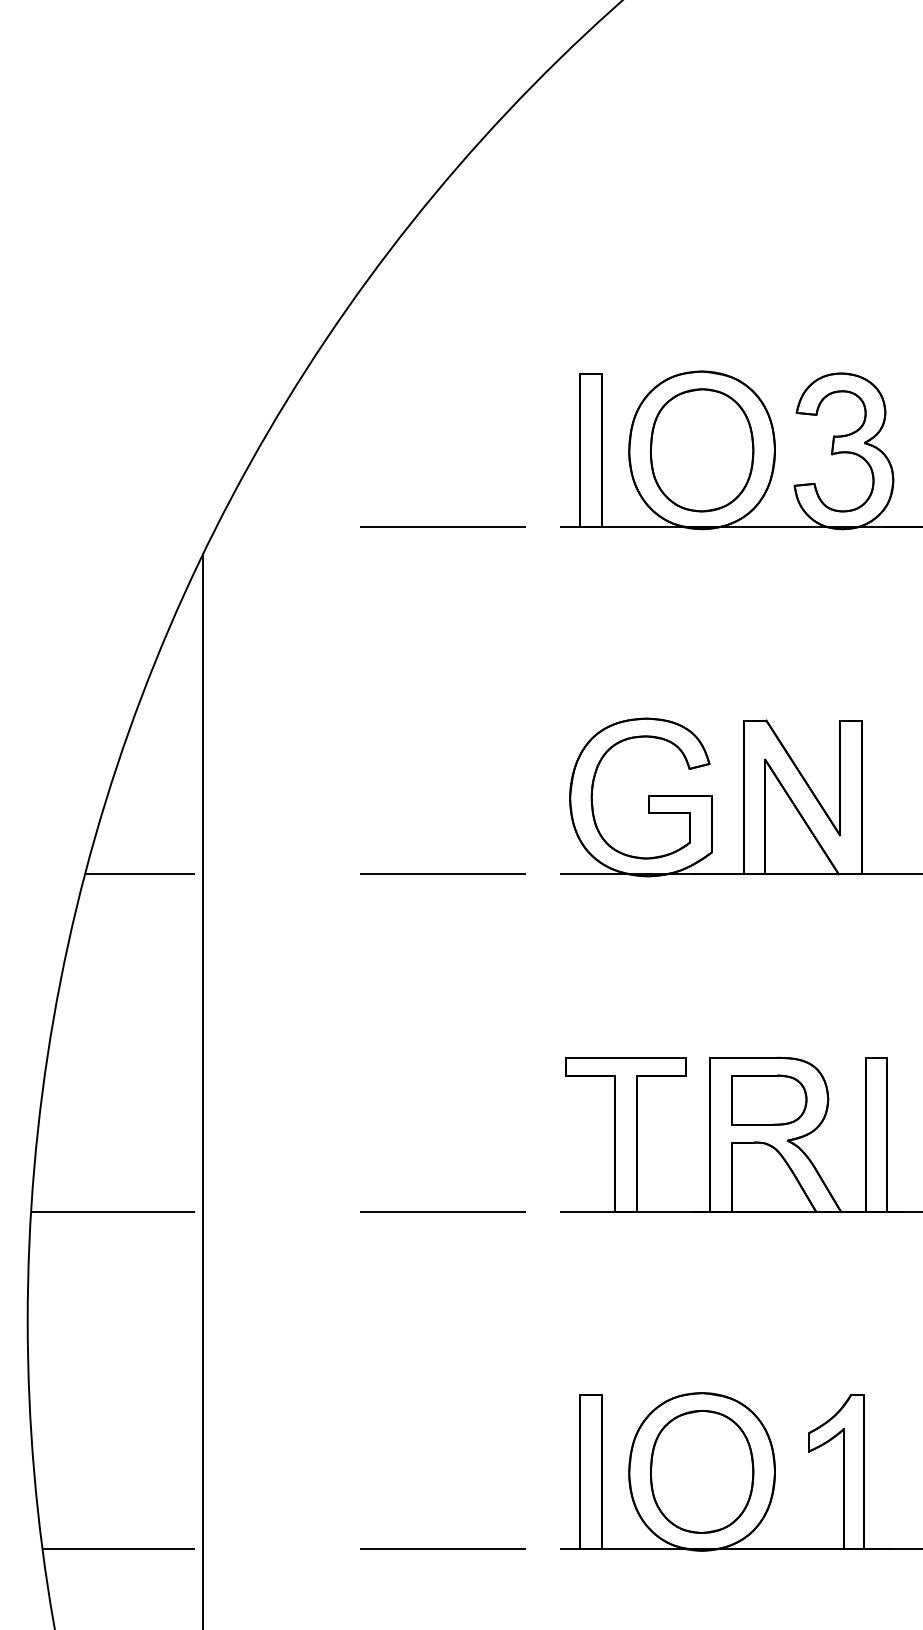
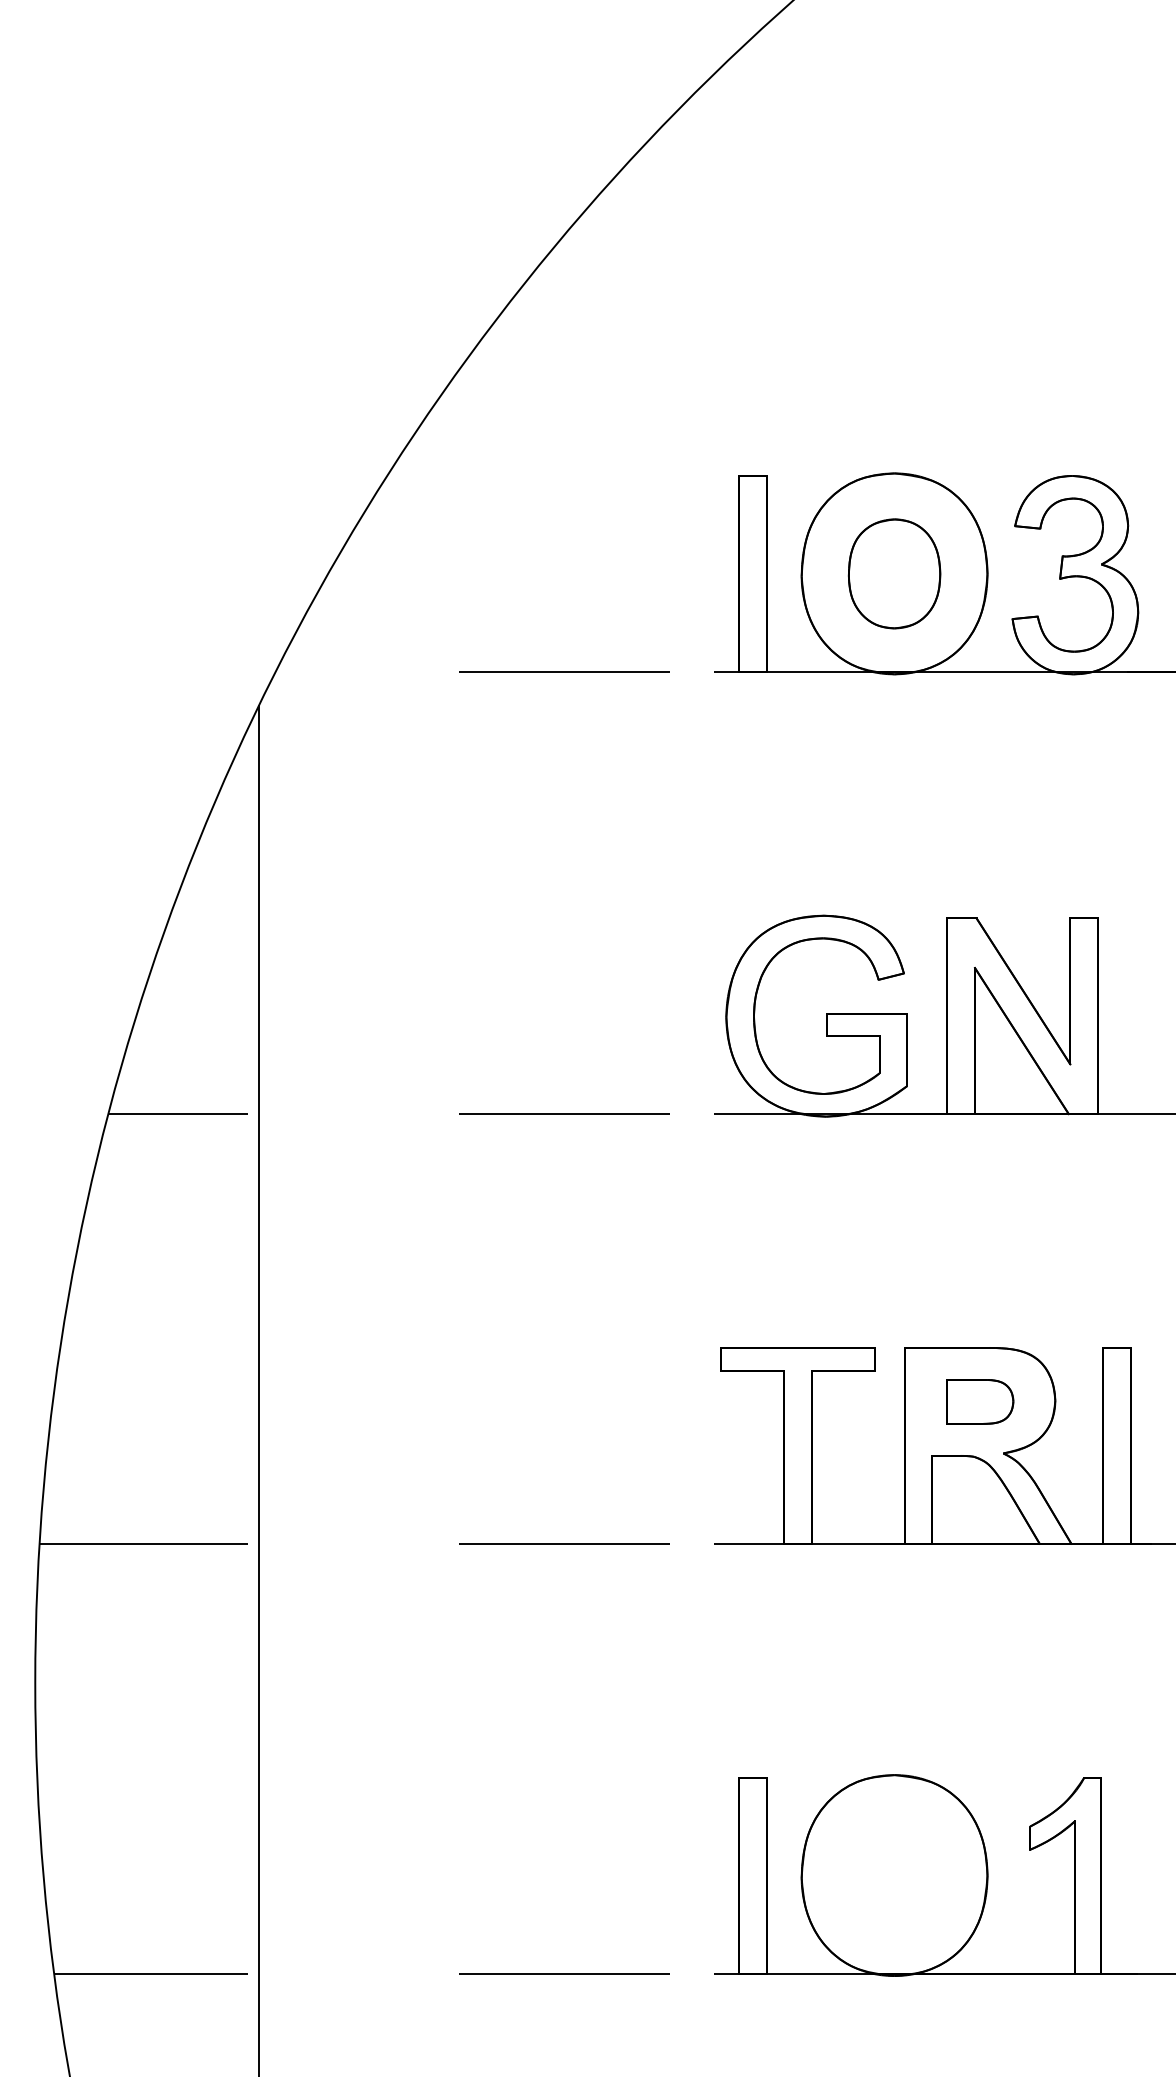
part: (702, 450) -> (894, 573), size x0.7
part: (768, 1099) -> (979, 1401), size x0.7
part: (702, 1471) -> (894, 1875), removed

